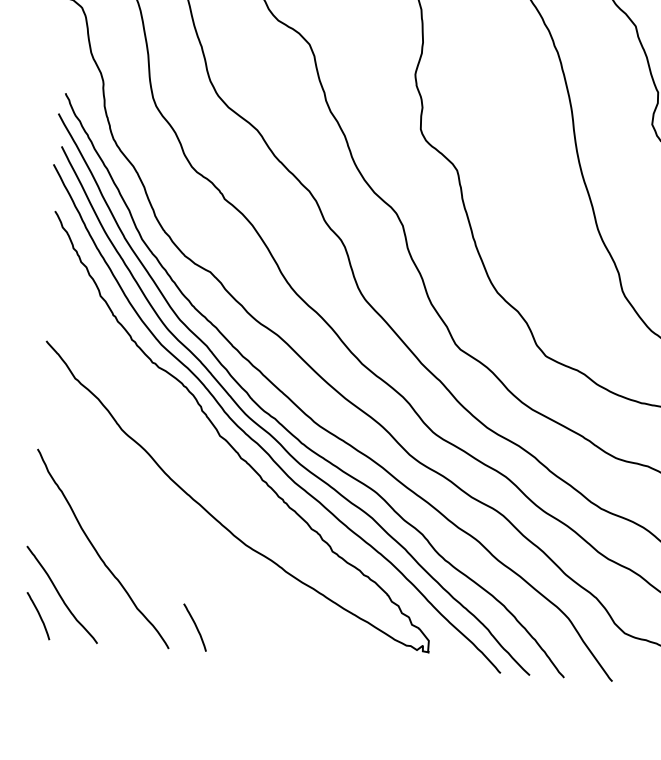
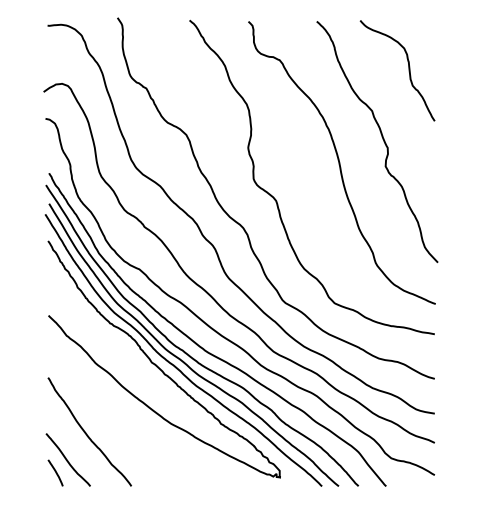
line: (195, 626) -> (145, 472), removed

